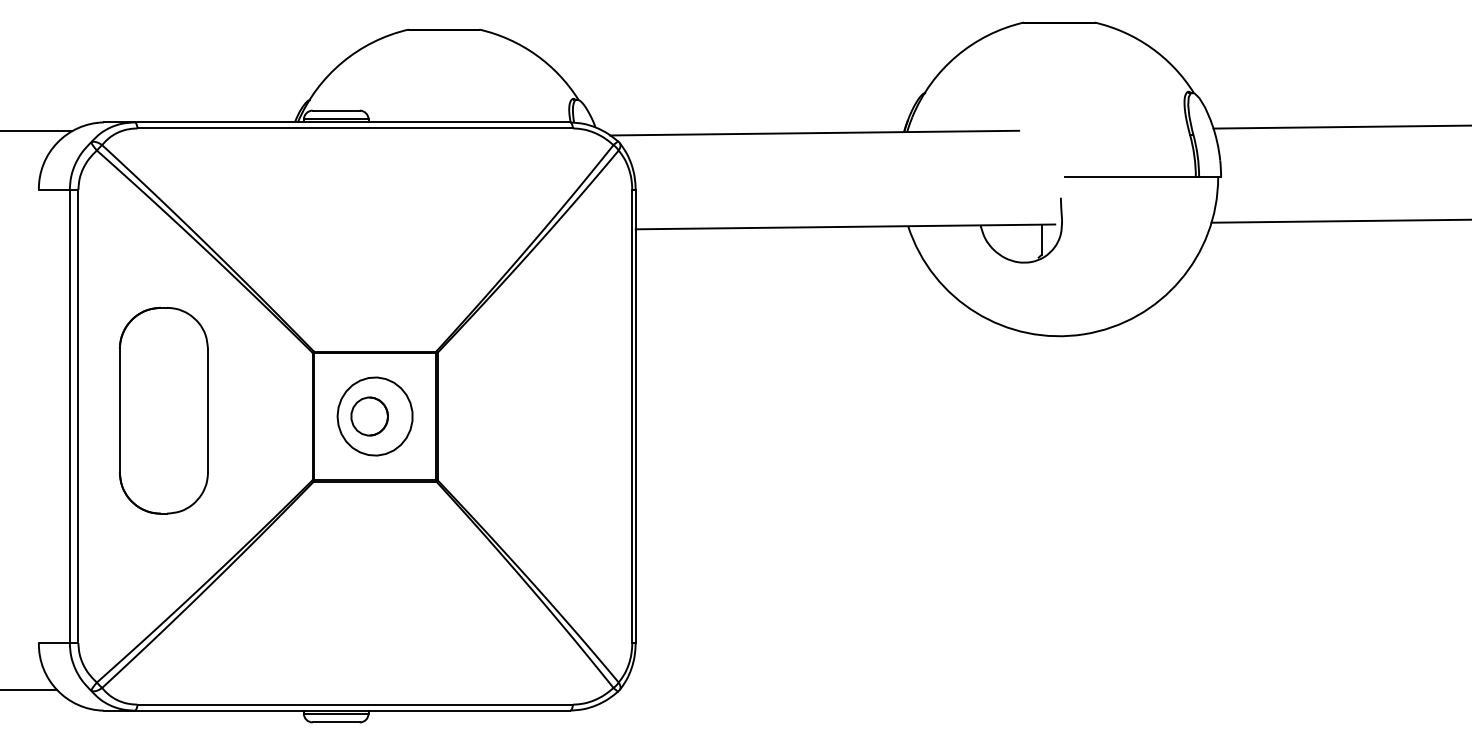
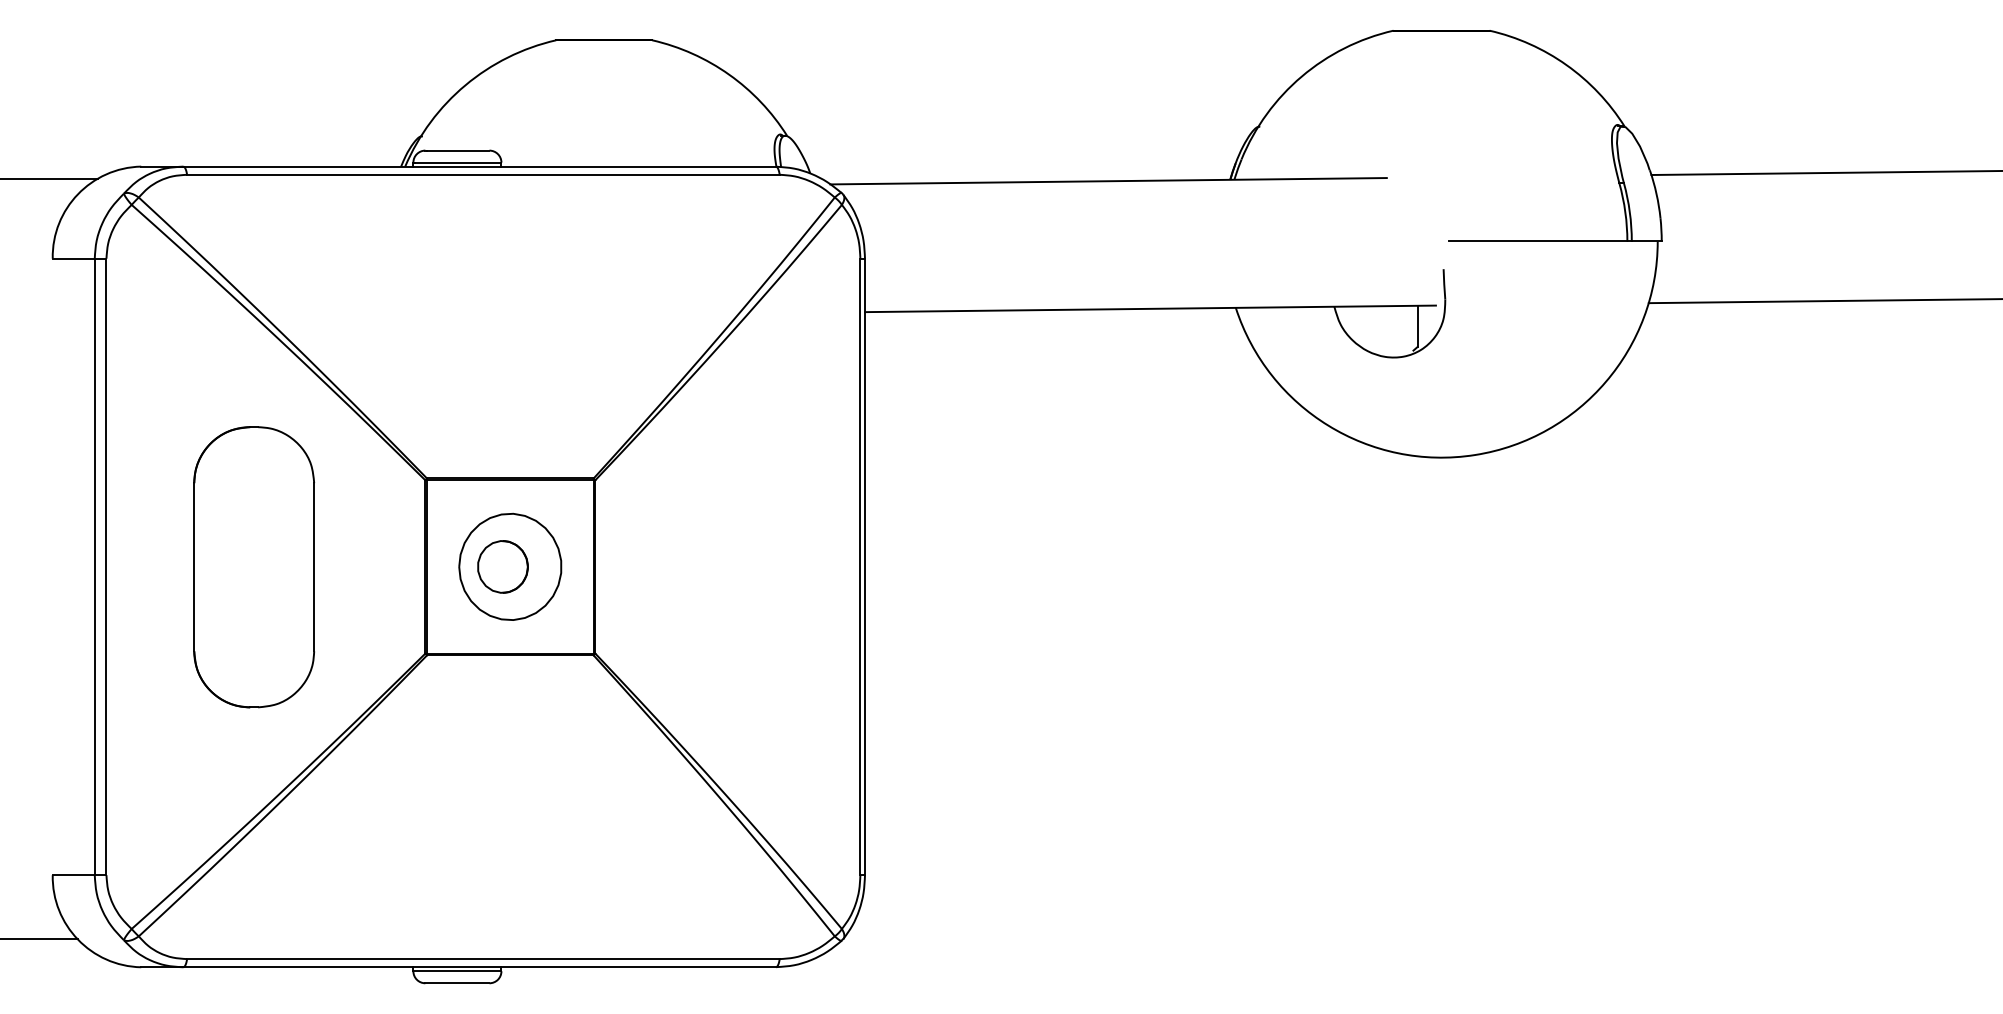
part: (163, 410) -> (253, 566), moved

